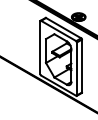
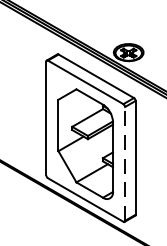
line: (77, 68) -> (126, 163), solid -> dashed

